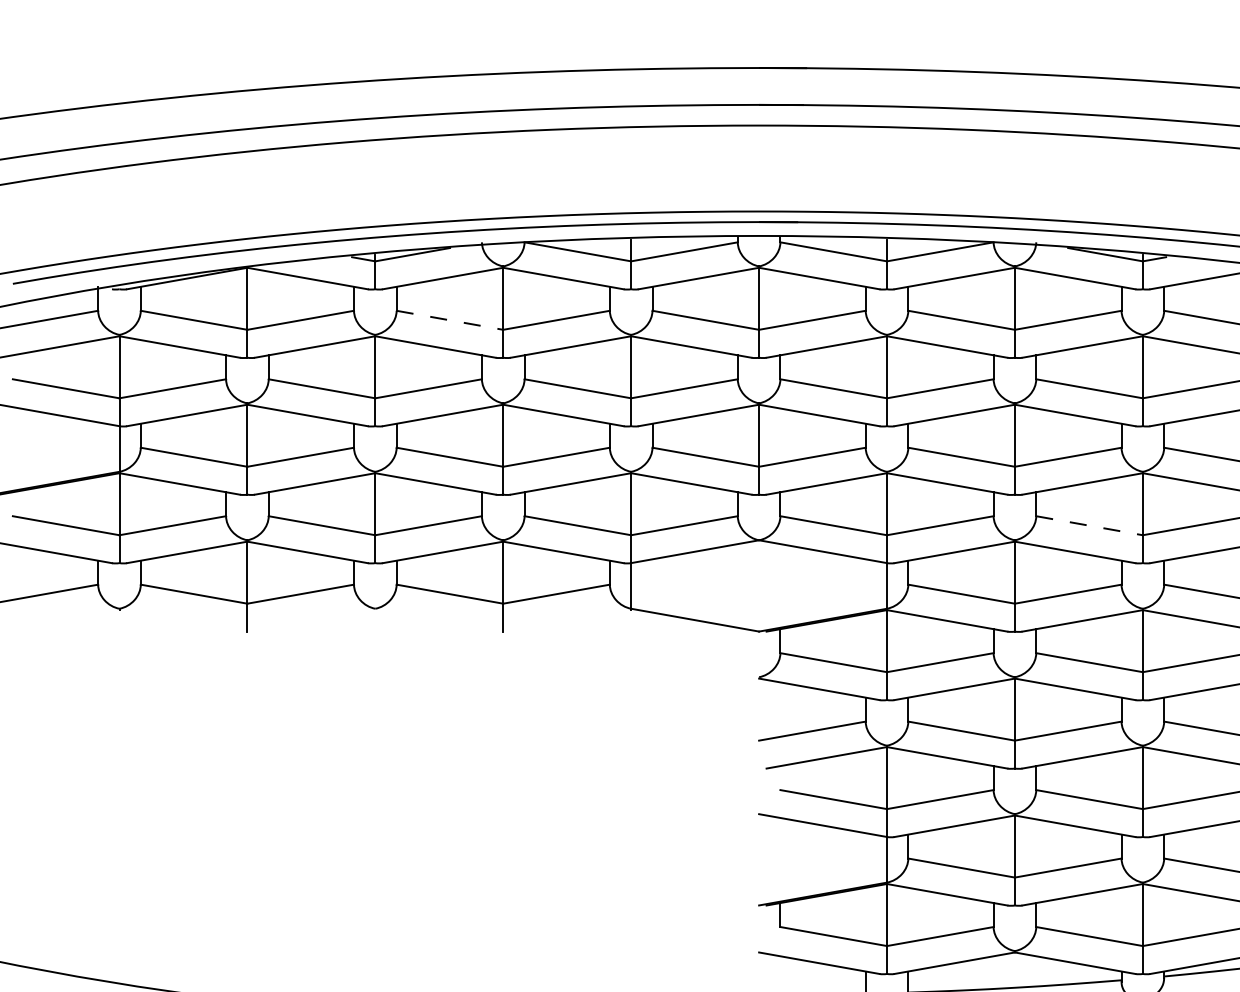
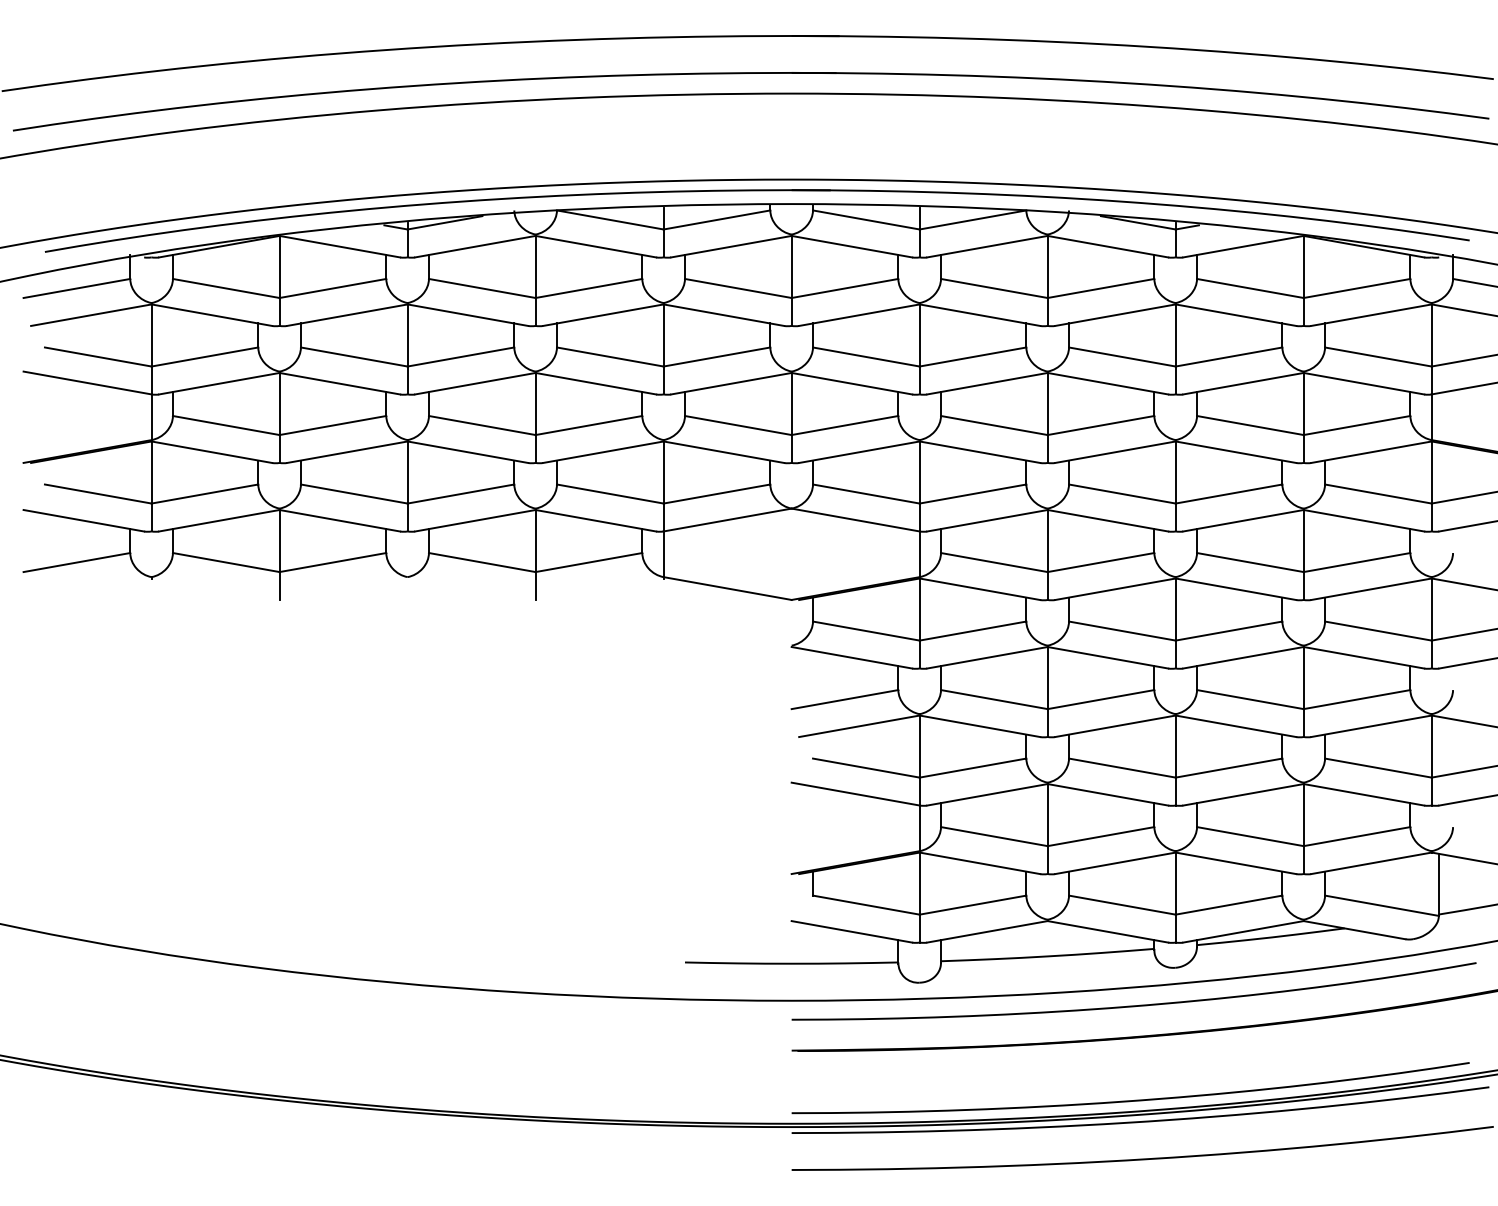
line: (450, 320) -> (482, 288), dashed -> solid
line: (1089, 526) -> (1122, 494), dashed -> solid

